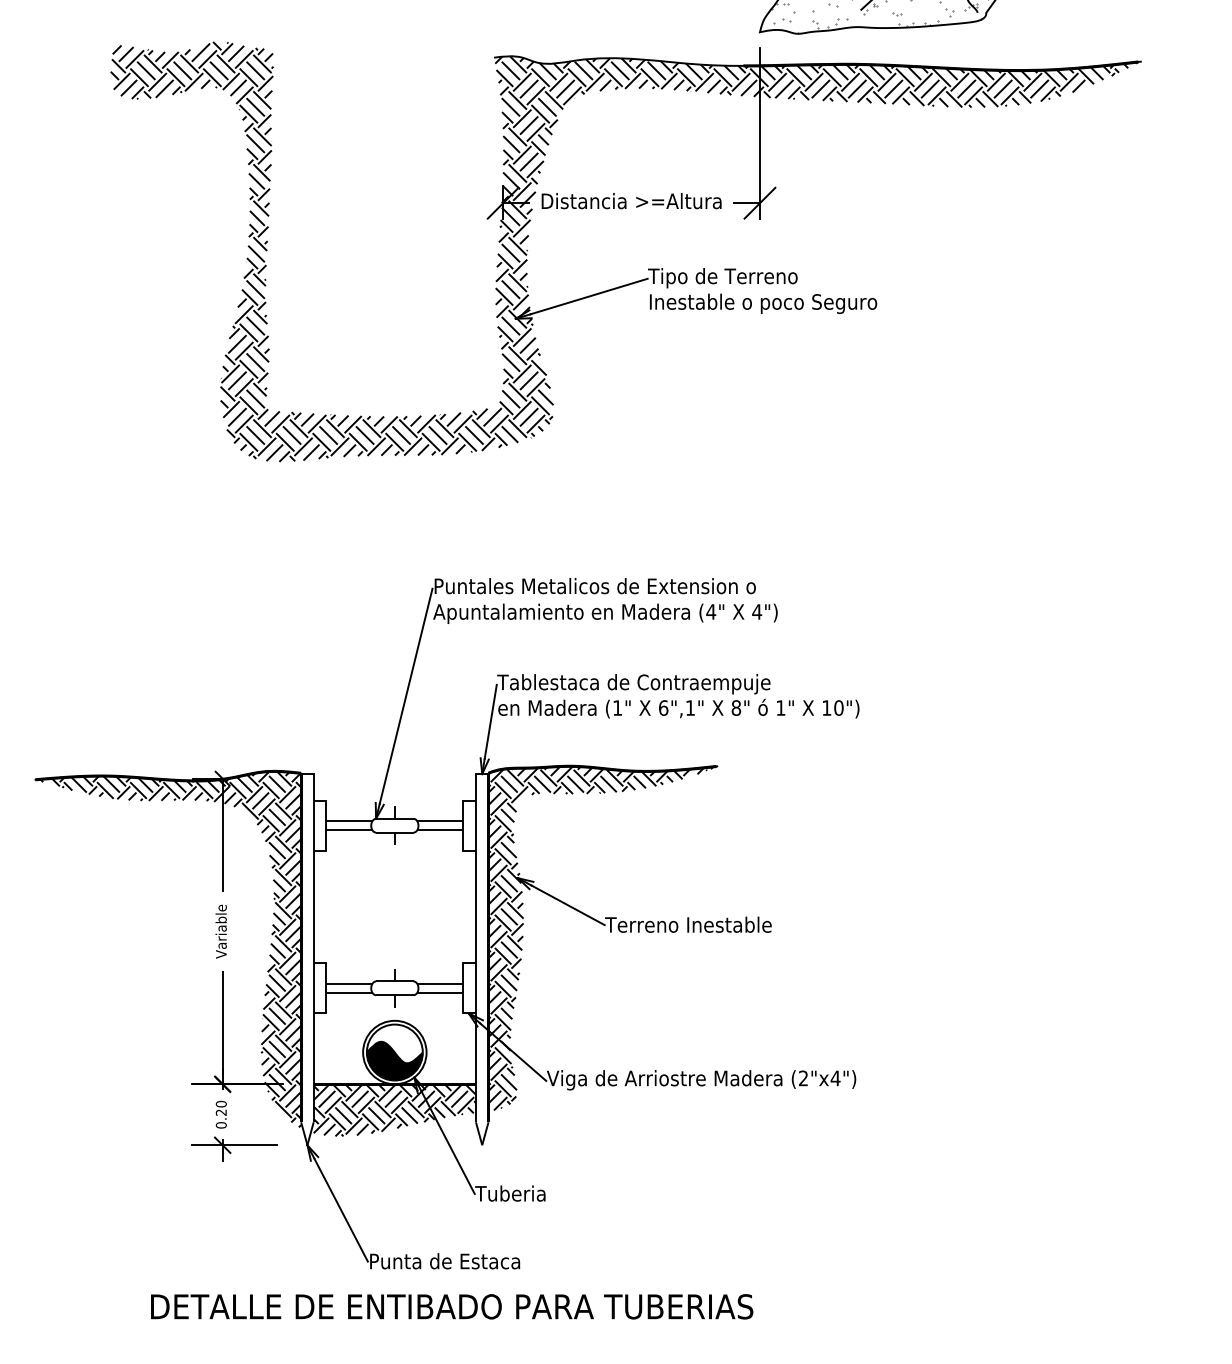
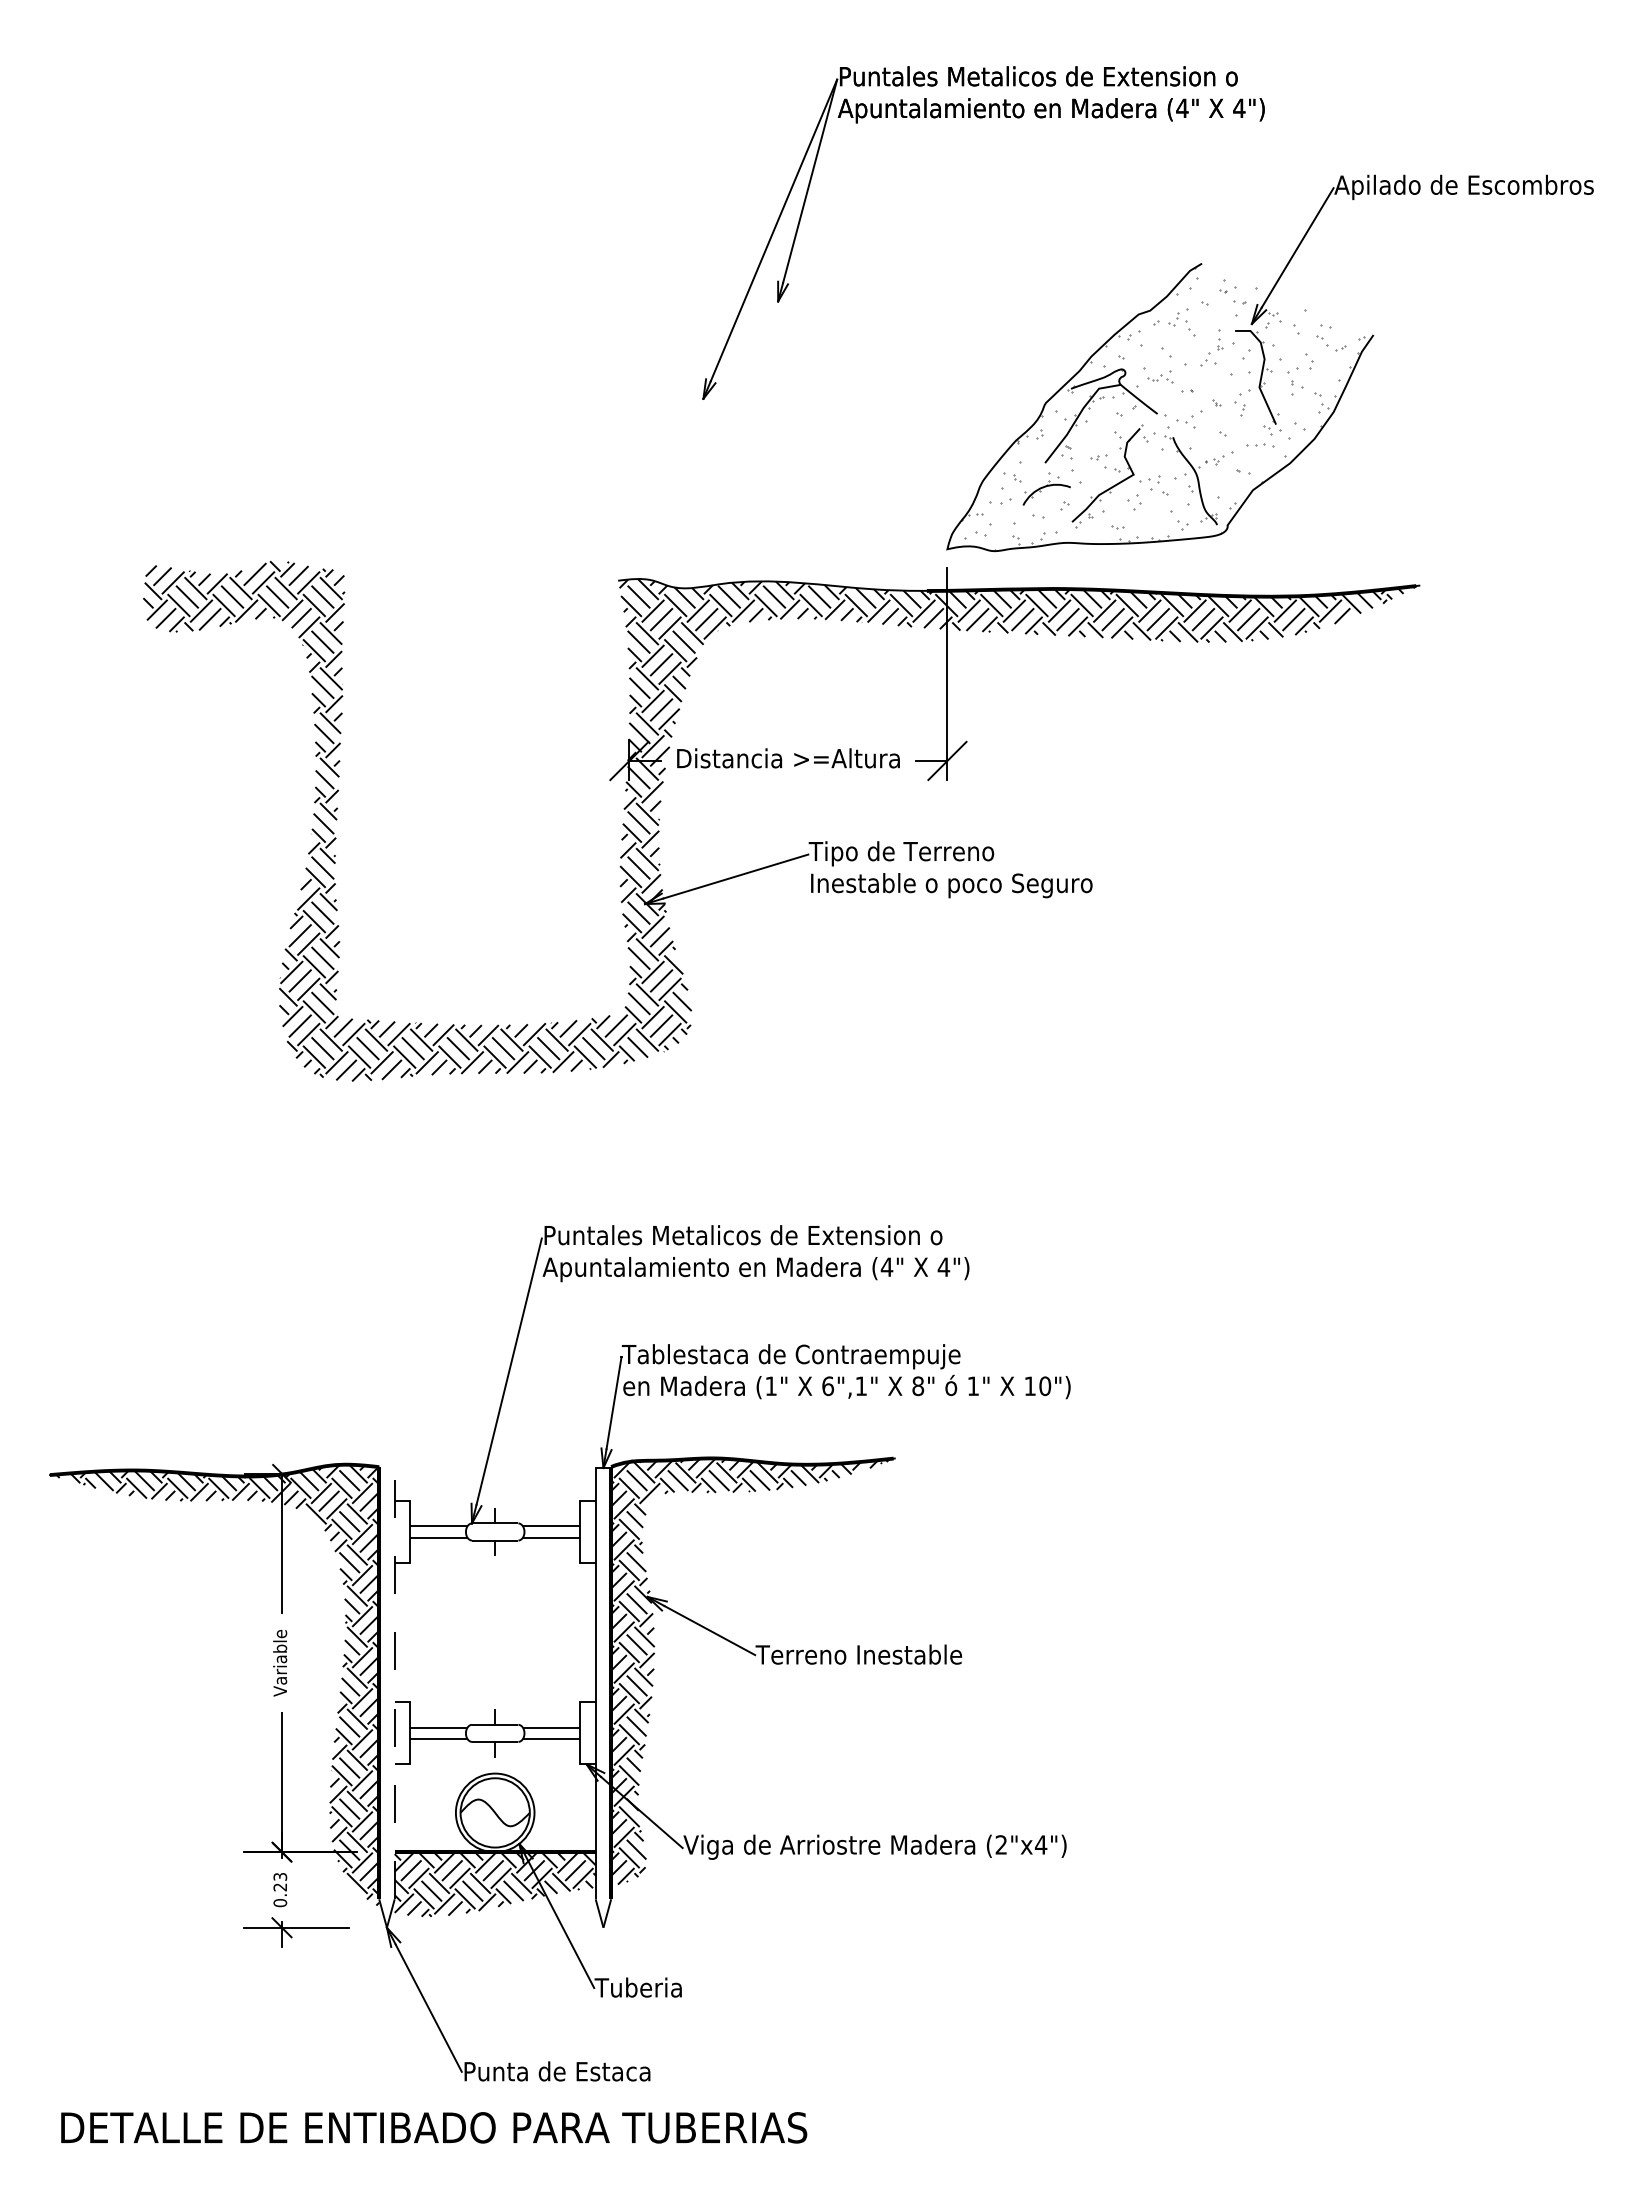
line: (313, 939) -> (394, 1673), solid -> dashed
hatch: (394, 1061) -> (494, 1823), removed
text: (221, 1103) -> (280, 1876), 0.20 -> 0.23
text: (452, 1306) -> (434, 2127), moved

